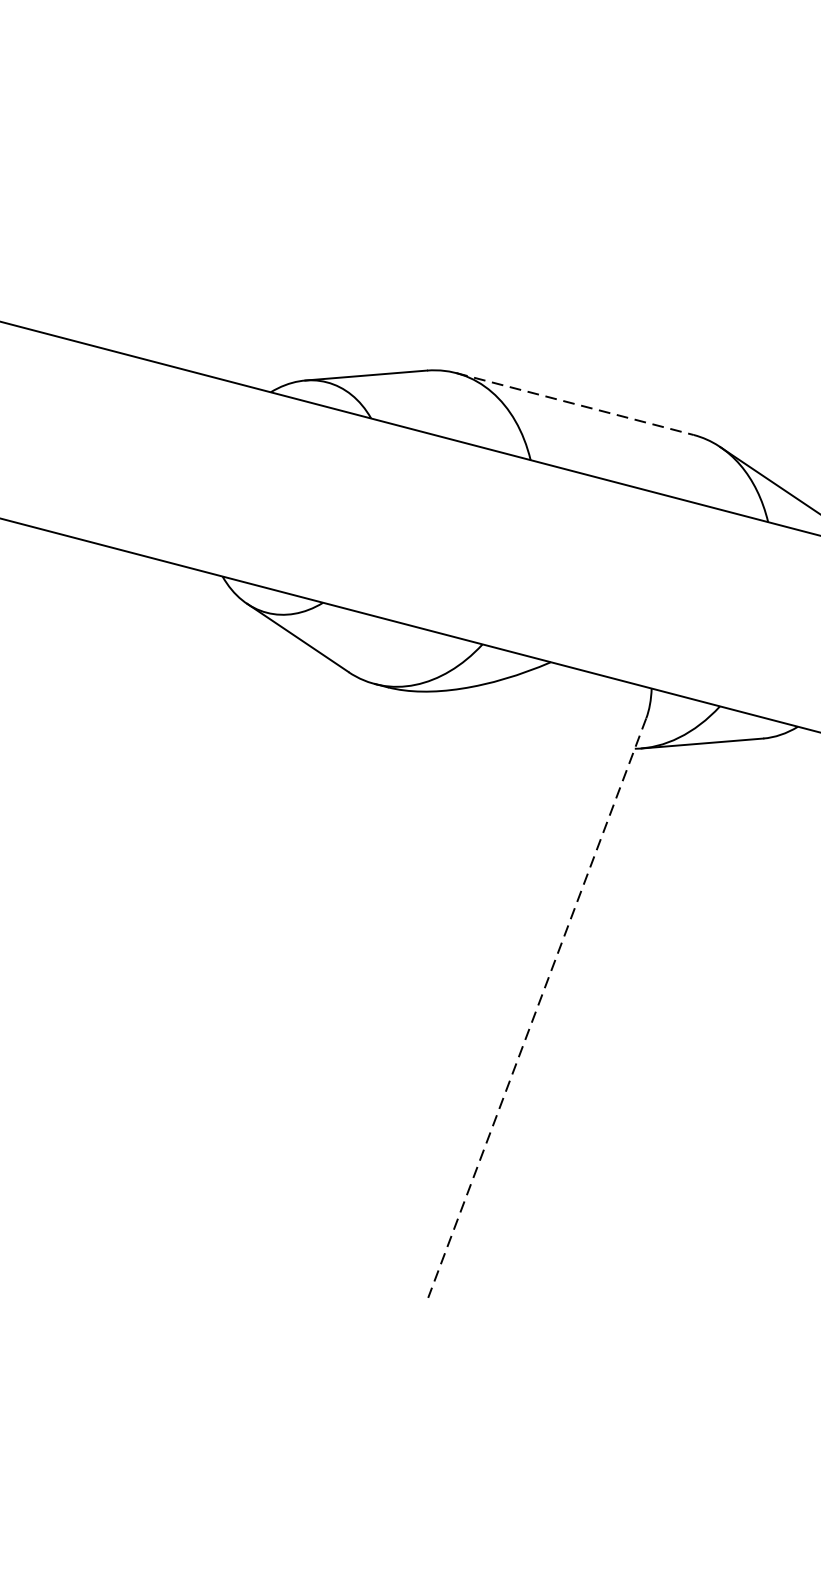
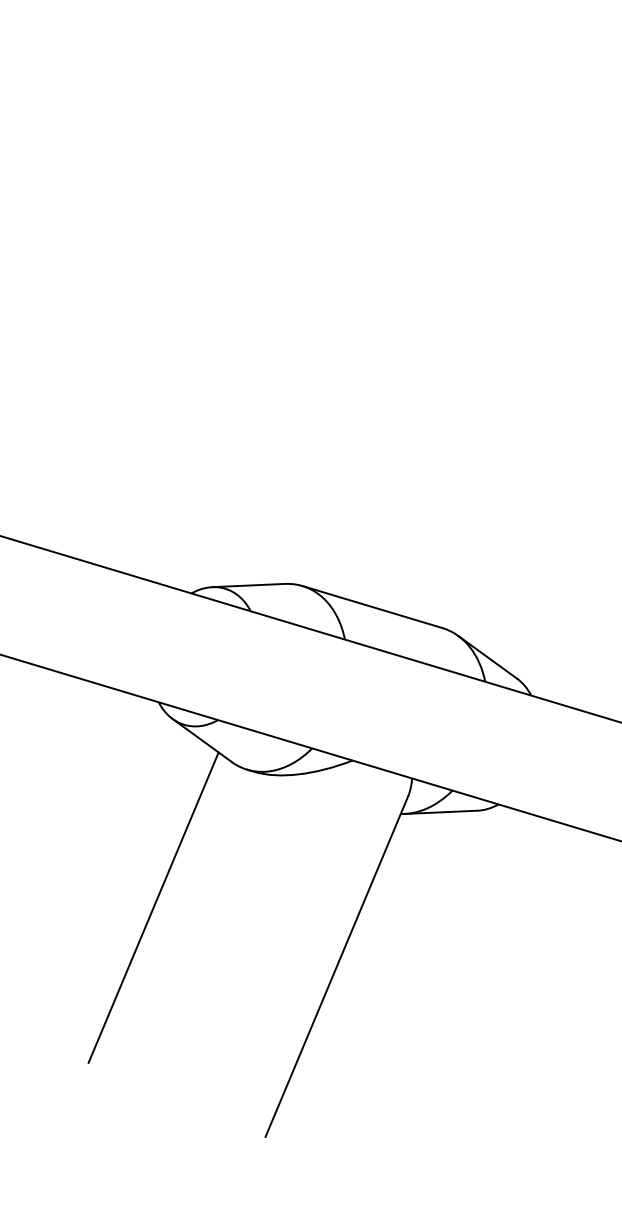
line: (576, 404) -> (373, 607), dashed -> solid
line: (226, 920) -> (153, 907), added
line: (536, 1008) -> (336, 966), dashed -> solid

